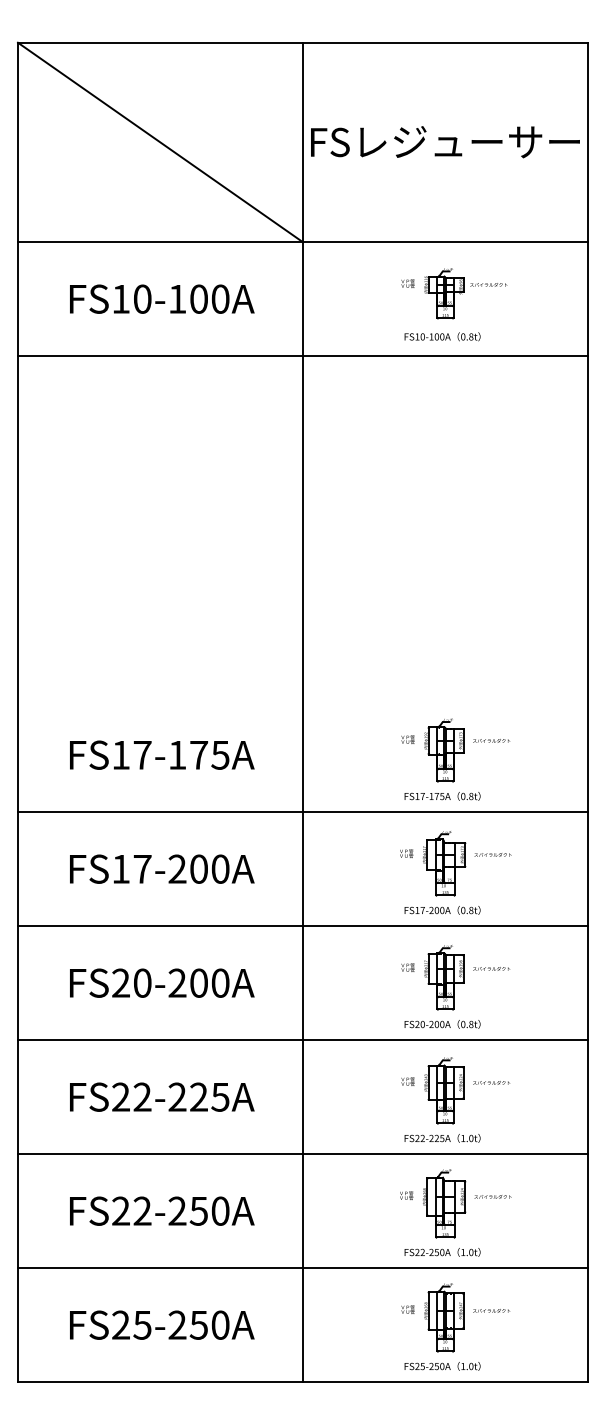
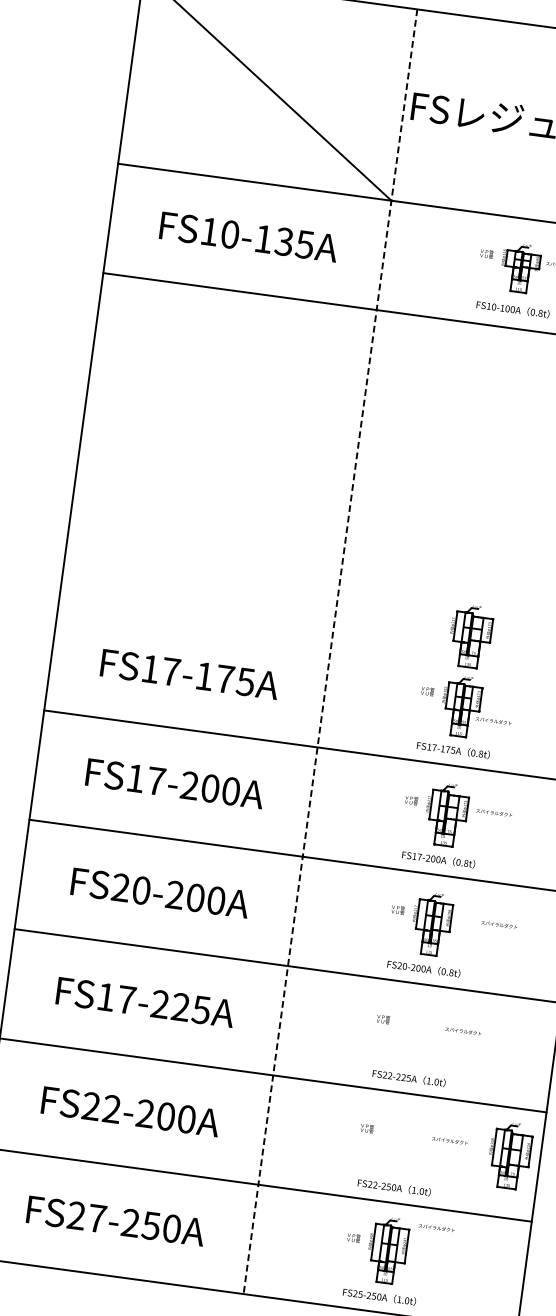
text: (209, 298) -> (294, 242), FS10-100A -> FS10-135A
part: (444, 677) -> (470, 636), added
line: (303, 712) -> (330, 651), solid -> dashed
text: (491, 740) -> (493, 720), moved
text: (491, 968) -> (499, 924), moved
part: (444, 1090) -> (417, 1032), removed
text: (131, 1096) -> (116, 997), FS22-225A -> FS17-225A
part: (444, 1203) -> (509, 1155), moved
text: (198, 1210) -> (165, 1115), FS22-250A -> FS22-200A
text: (491, 1310) -> (436, 1227), moved
text: (142, 1325) -> (97, 1218), FS25-250A -> FS27-250A

